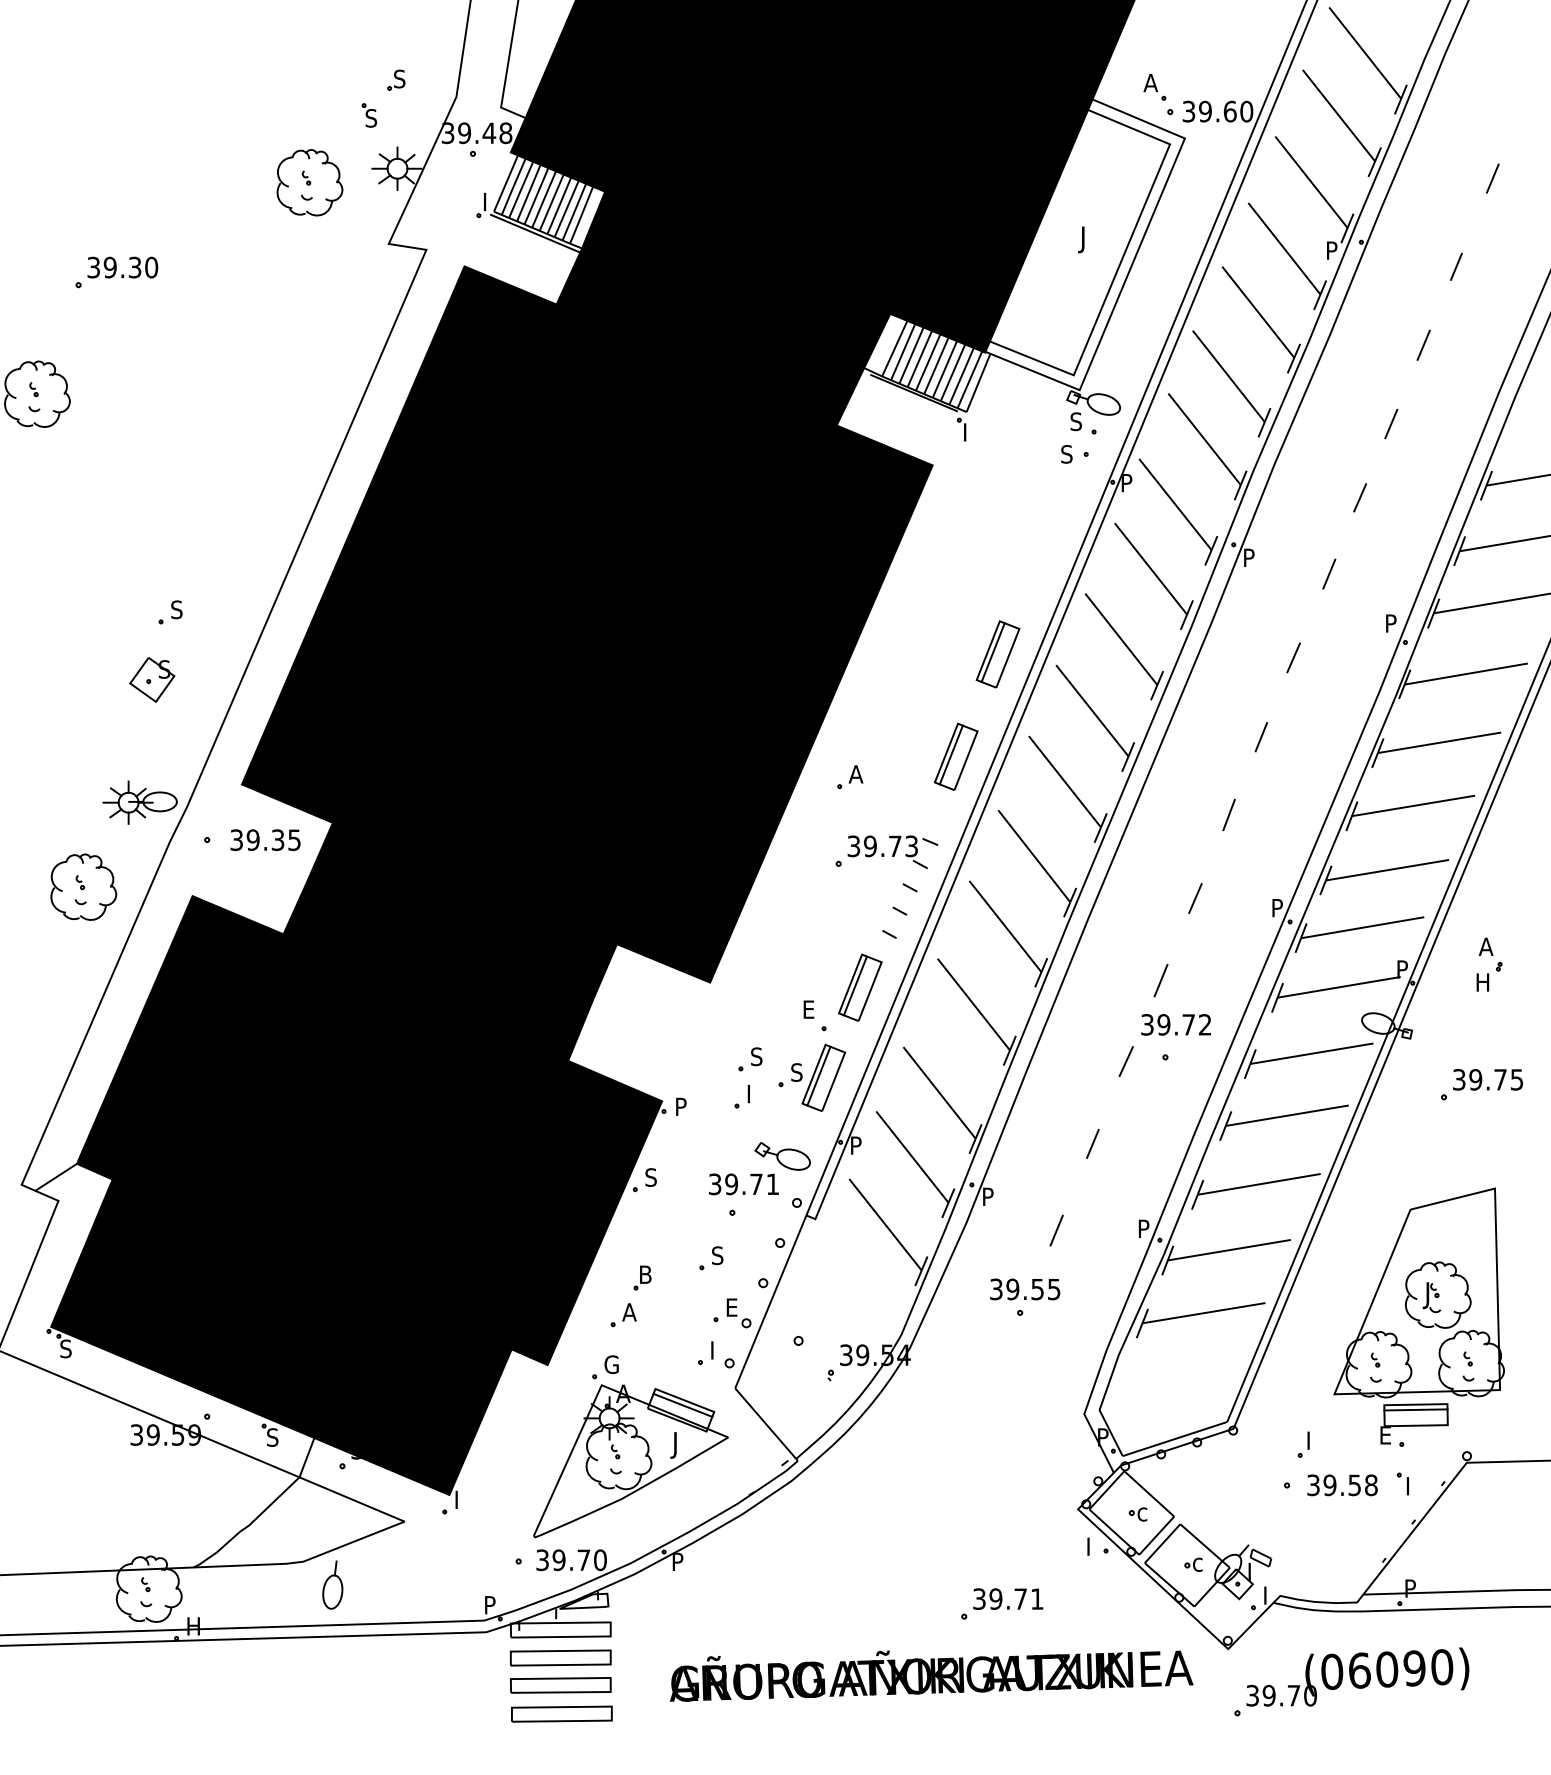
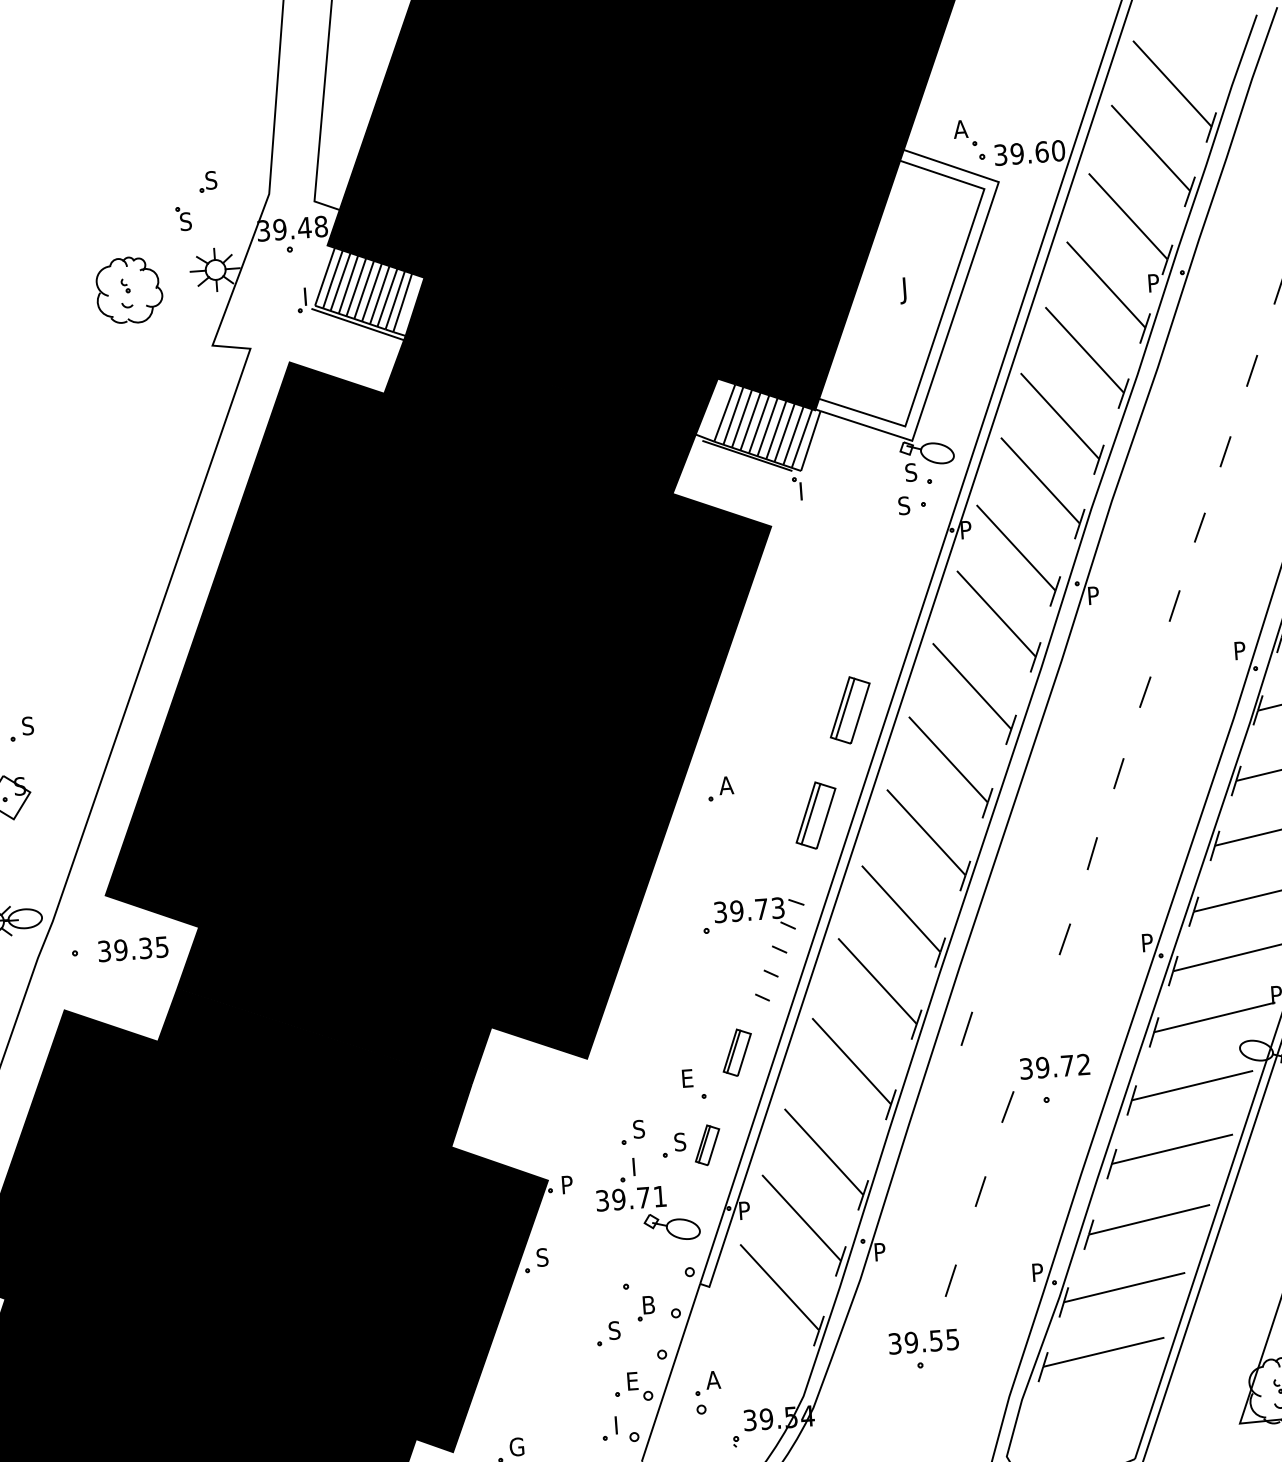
part: (850, 777) -> (721, 789), moved
line: (1160, 980) -> (966, 1028), moved
part: (860, 987) -> (737, 1052), size x0.7
part: (823, 1077) -> (707, 1145), size x0.6
text: (743, 1184) -> (630, 1198), moved
part: (642, 1277) -> (645, 1308), moved
part: (623, 1315) -> (707, 1383), moved

